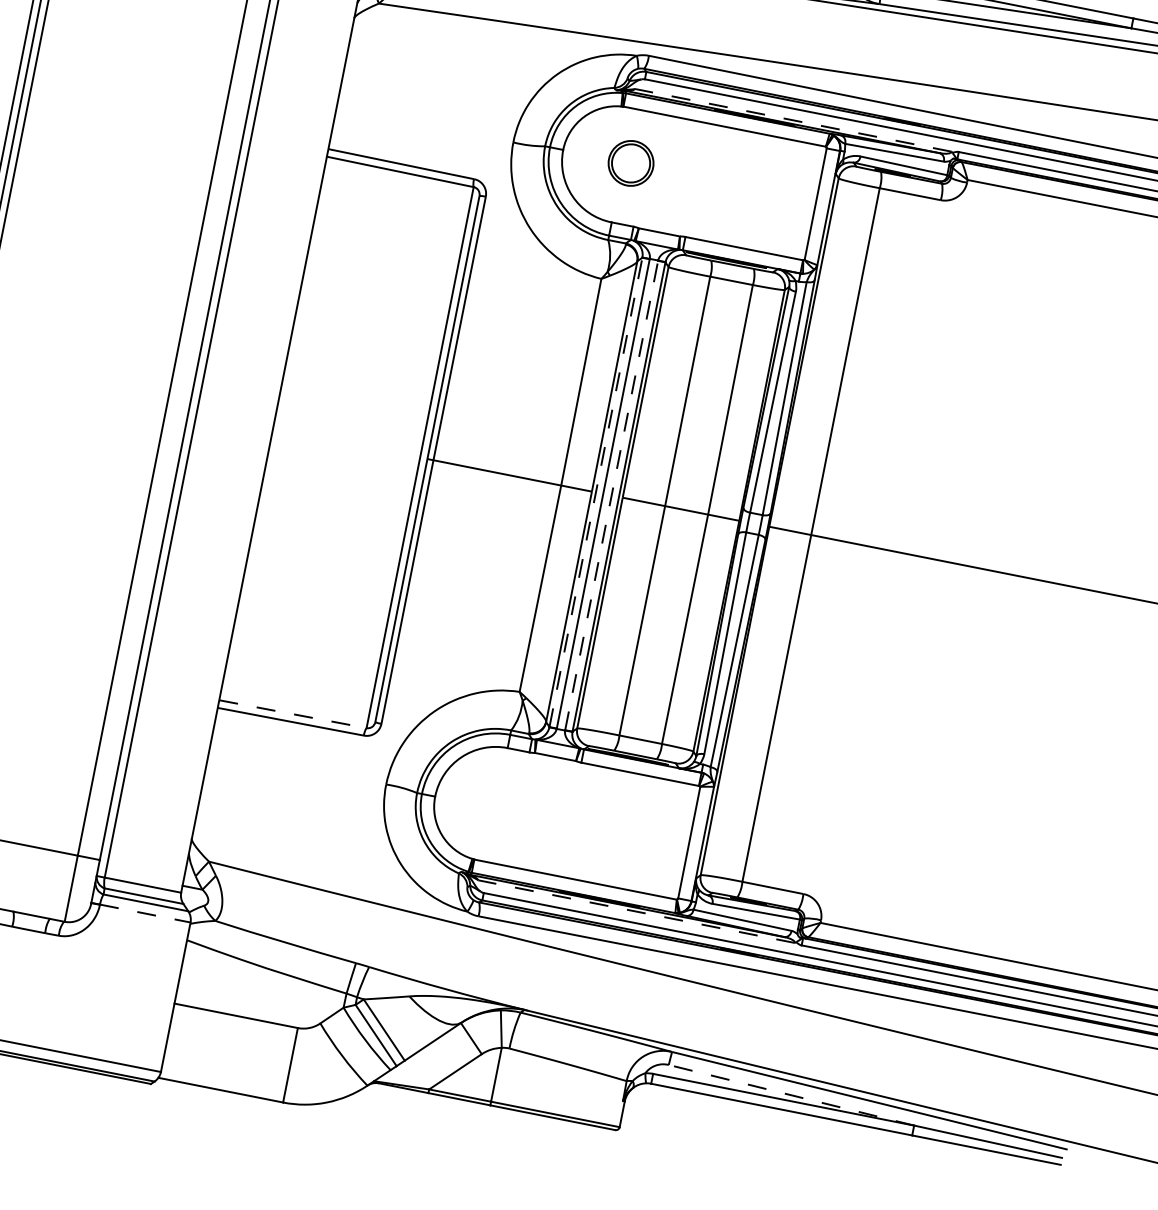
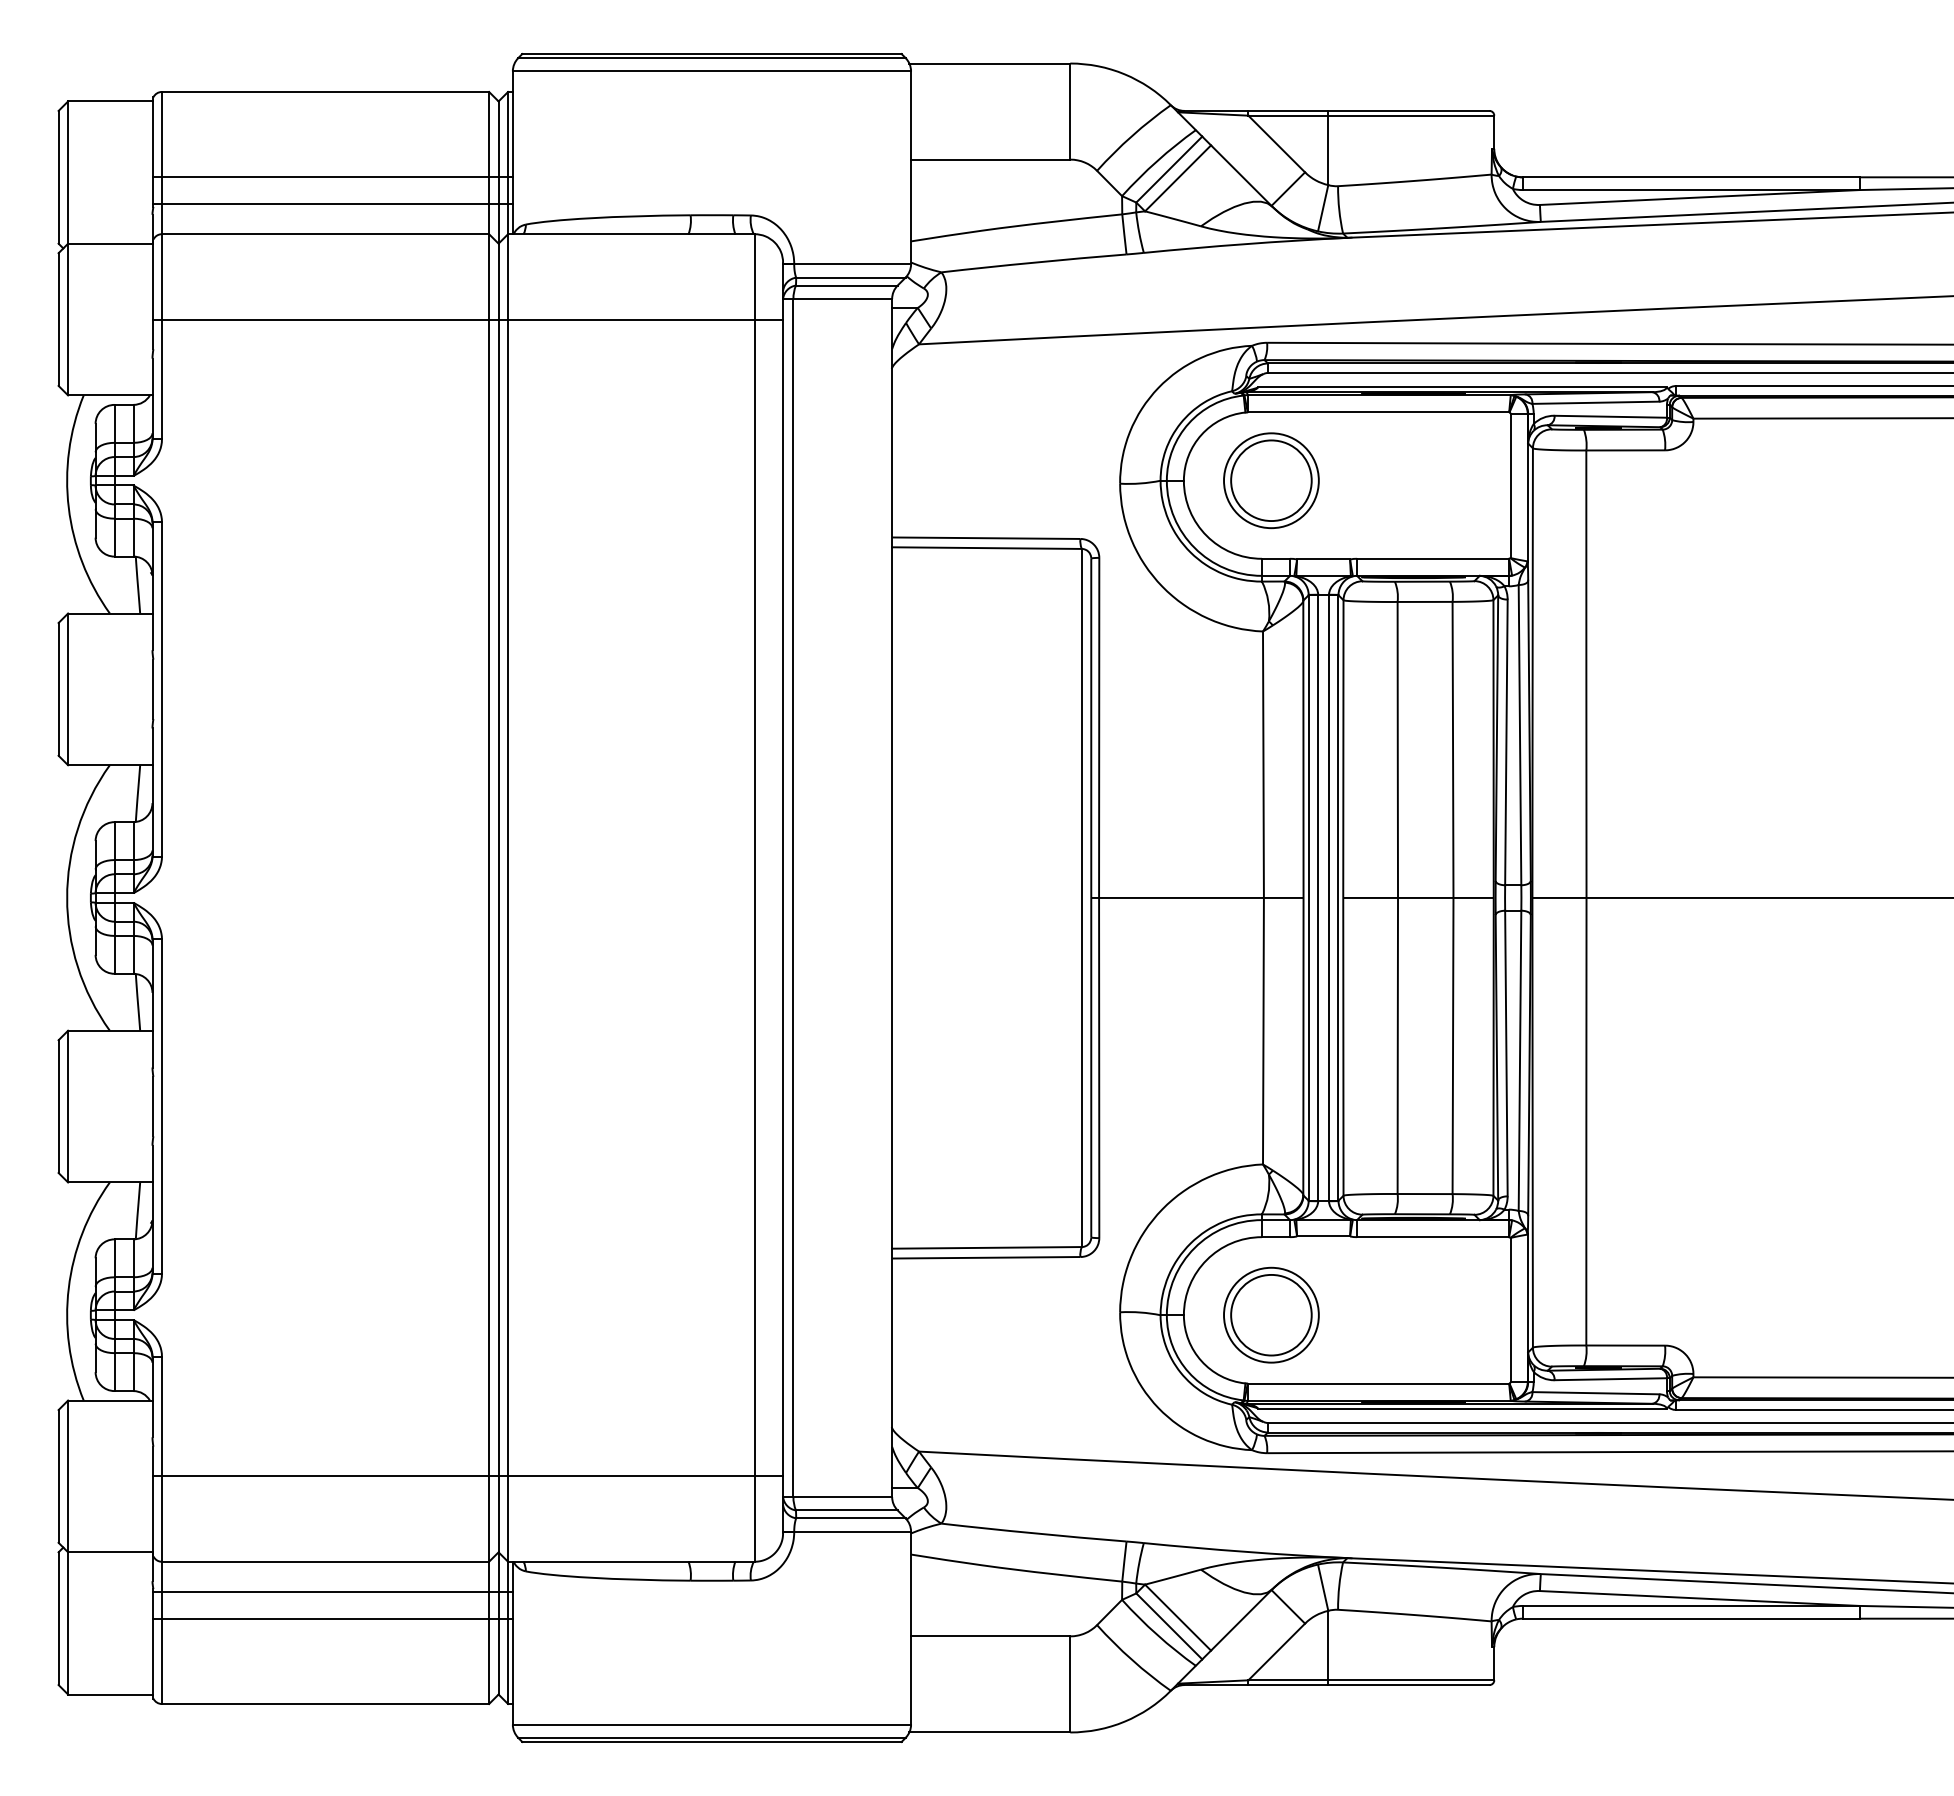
line: (792, 120) -> (1461, 387), dashed -> solid
part: (631, 163) -> (1271, 480), size x1.67
line: (595, 492) -> (1308, 897), dashed -> solid
line: (612, 495) -> (1329, 897), dashed -> solid
line: (293, 713) -> (987, 1247), dashed -> solid
part: (503, 809) -> (1271, 1314), added
line: (636, 911) -> (1461, 1408), dashed -> solid
line: (145, 913) -> (853, 1531), dashed -> solid
line: (791, 1095) -> (1699, 1598), dashed -> solid

